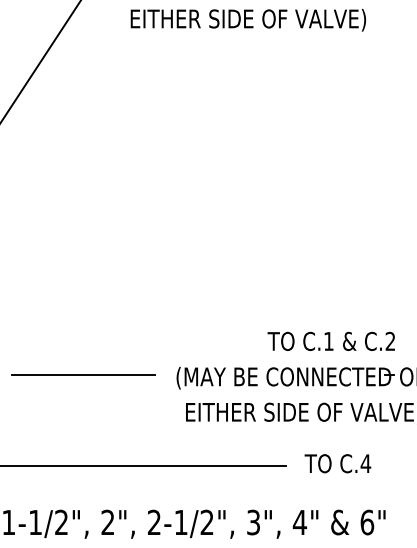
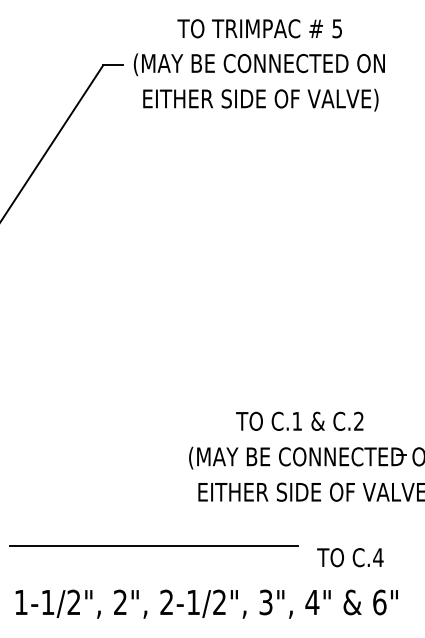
text: (331, 340) -> (299, 420), moved
line: (83, 374) -> (95, 454), removed
text: (338, 463) -> (350, 557), moved

